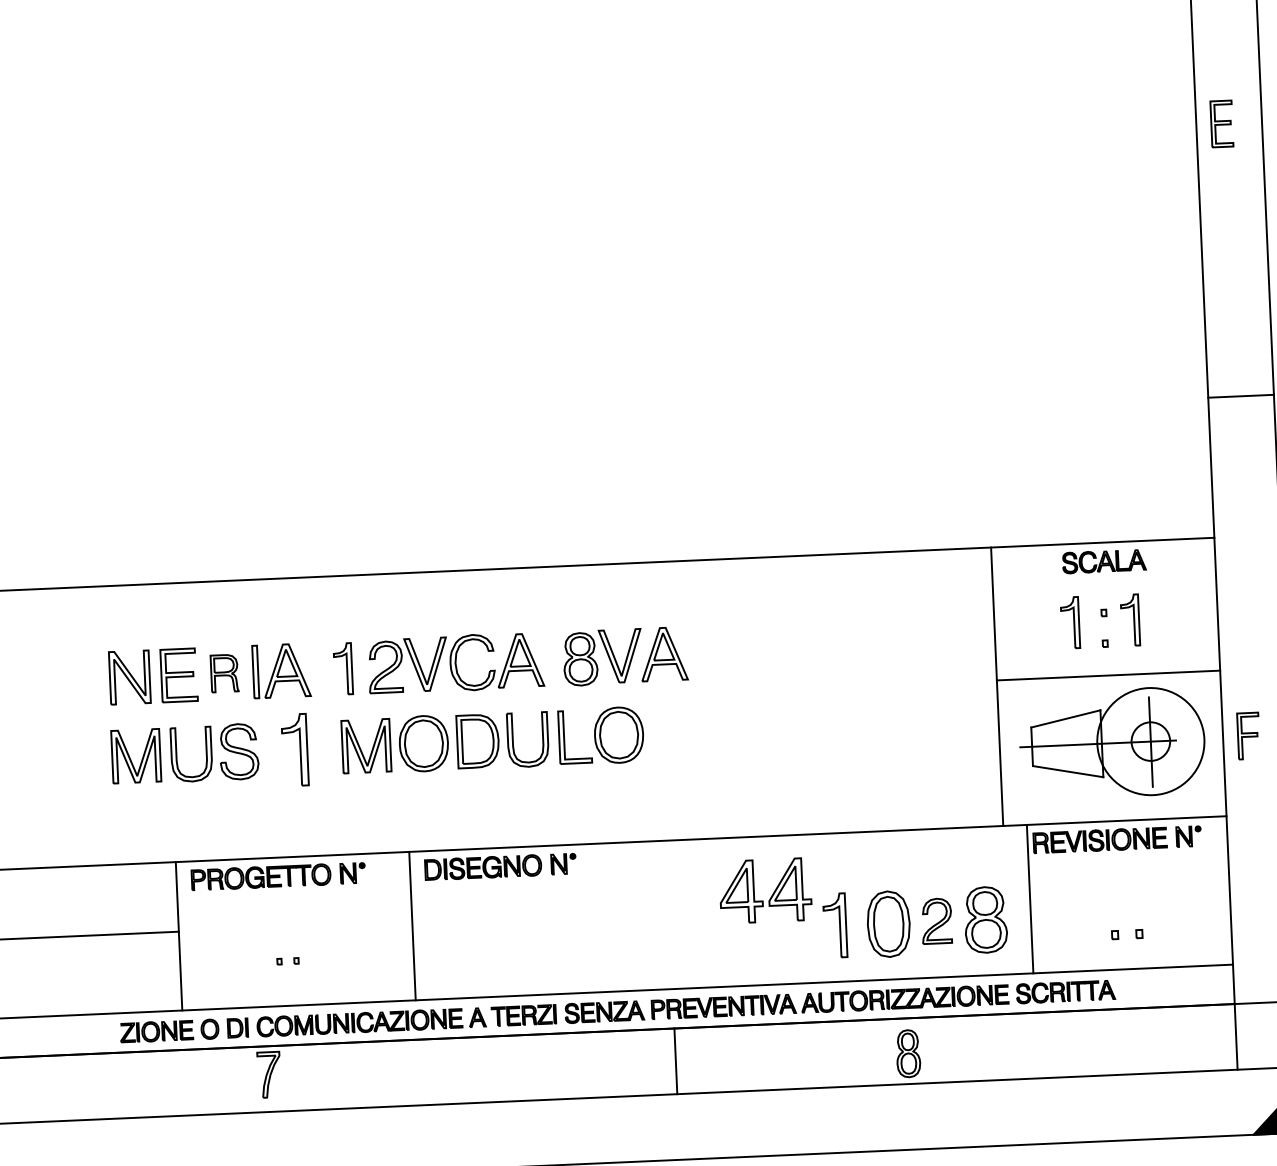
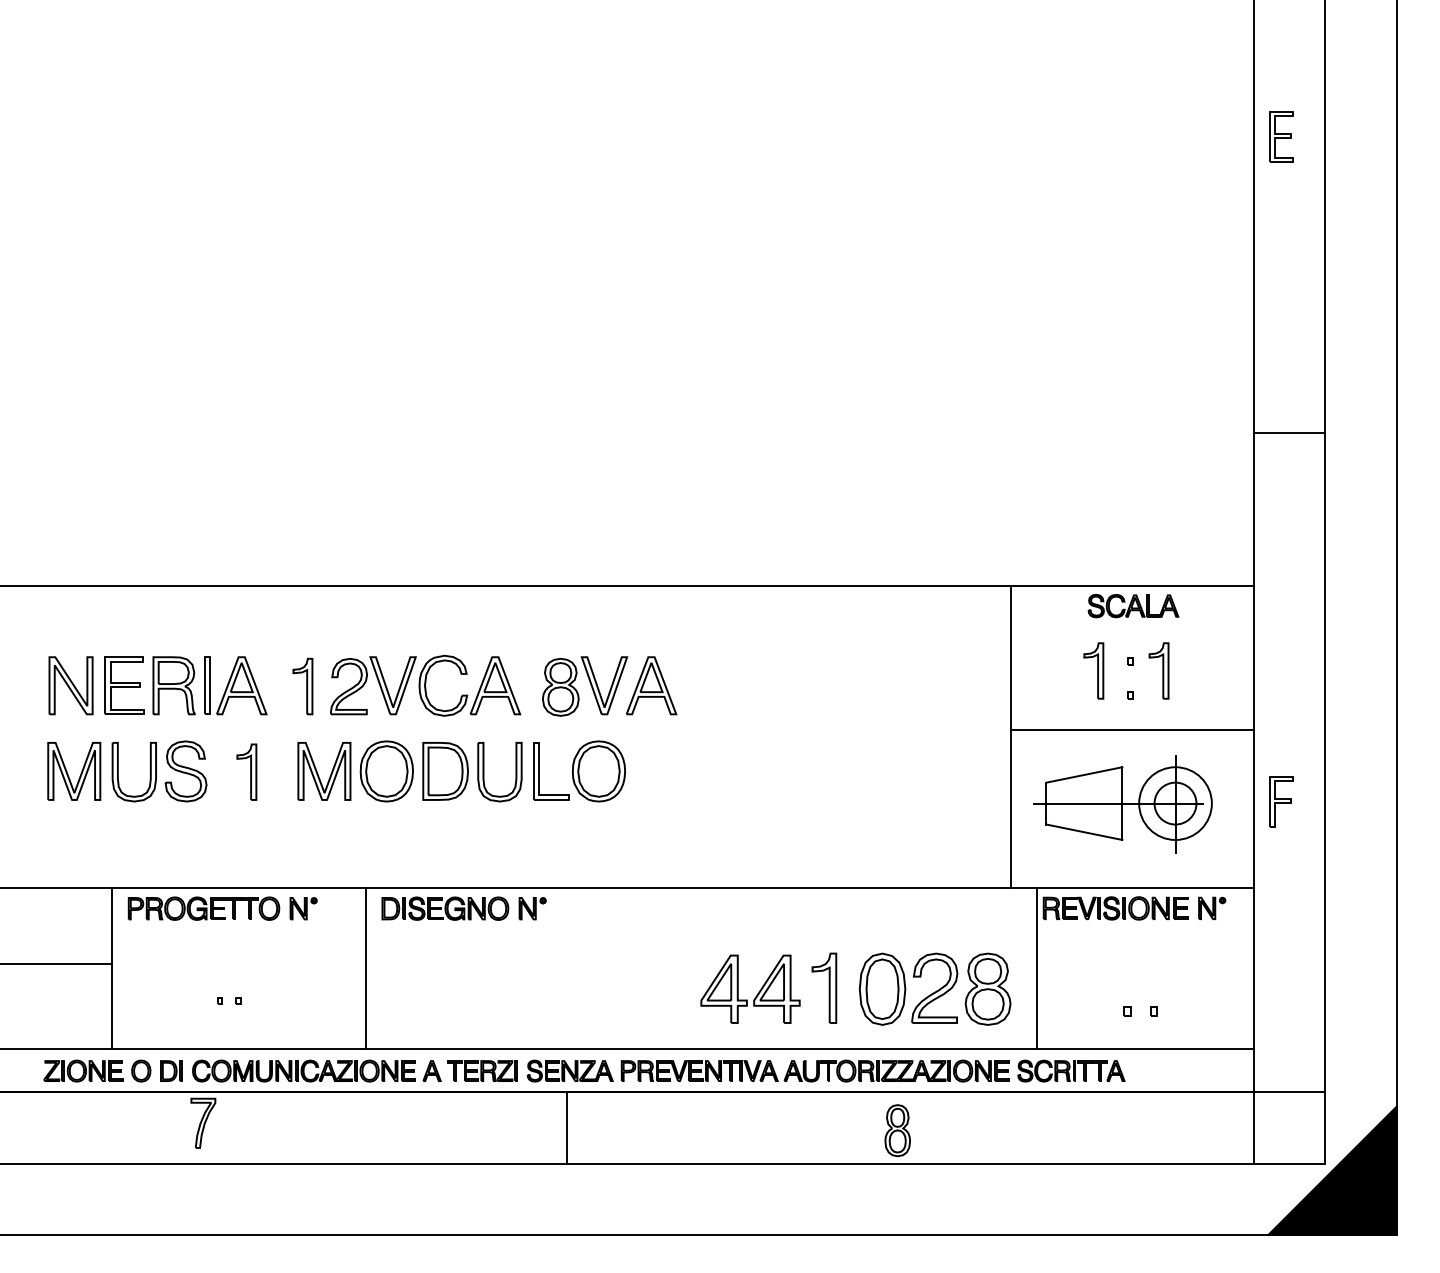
part: (224, 673) -> (173, 685), size x1.43
circle: (1150, 741) -> (1175, 803), size x0.62
part: (294, 749) -> (246, 771), size x0.71
part: (772, 894) -> (757, 993), moved
part: (936, 920) -> (934, 987), size x1.43
line: (676, 1060) -> (567, 1127), moved

